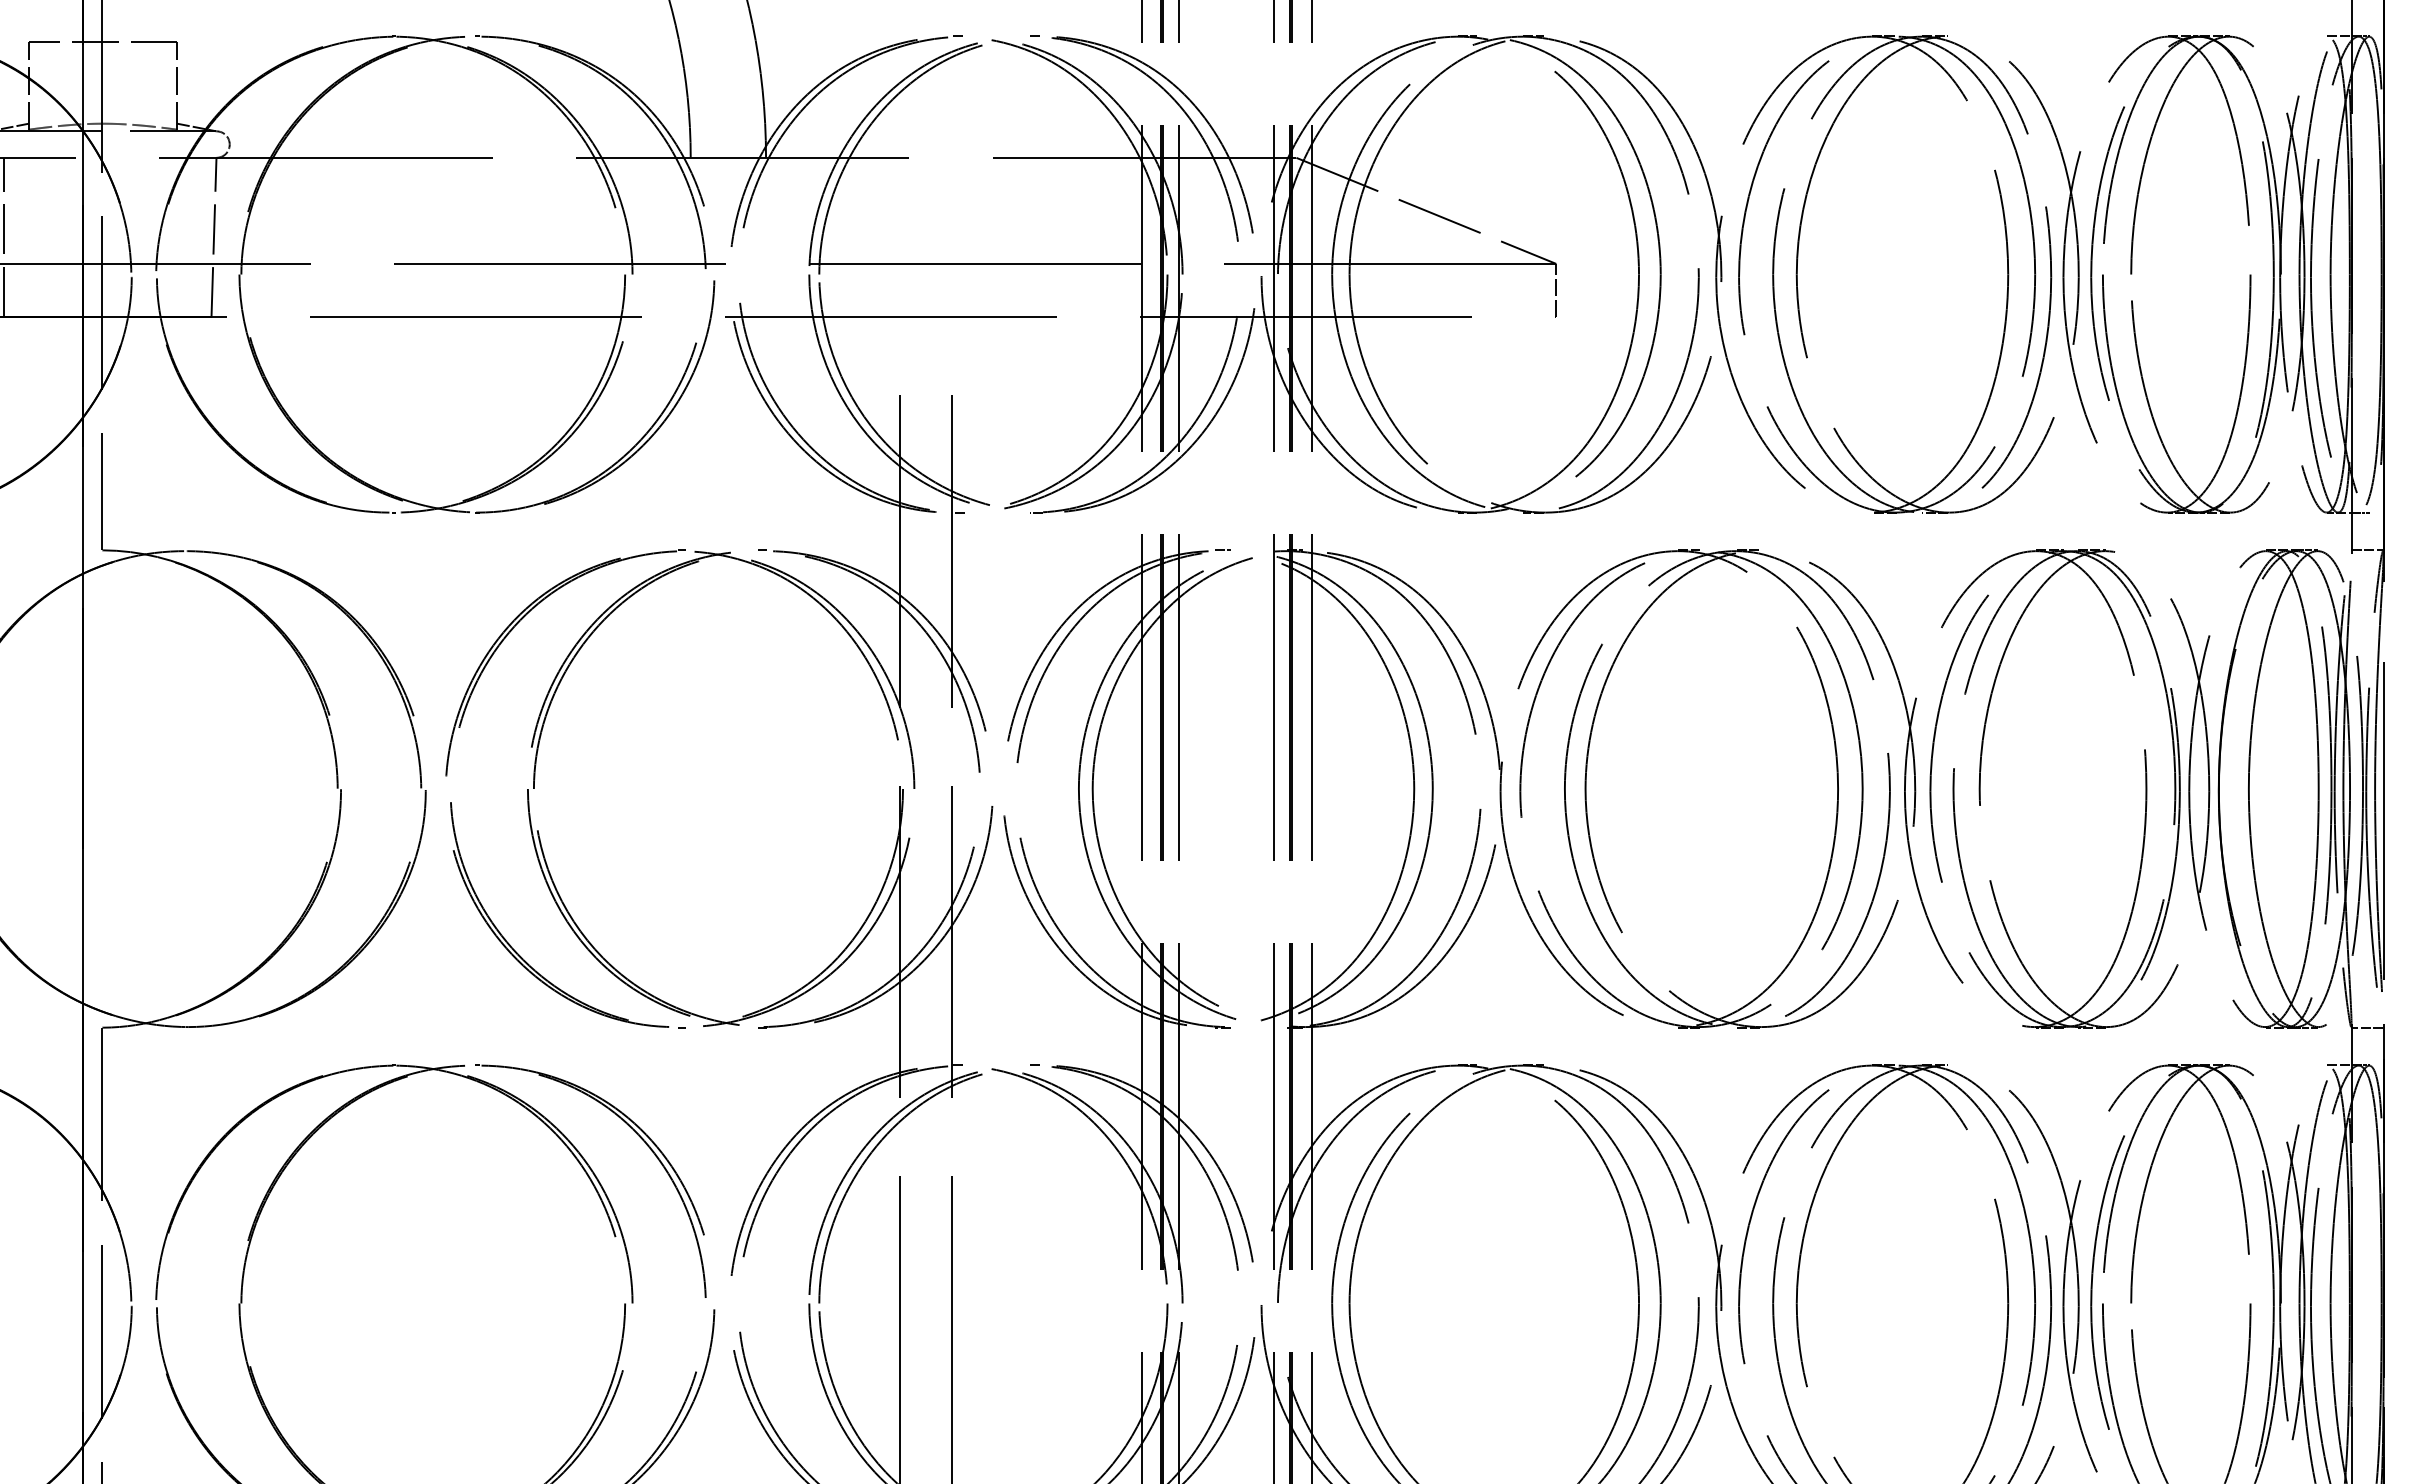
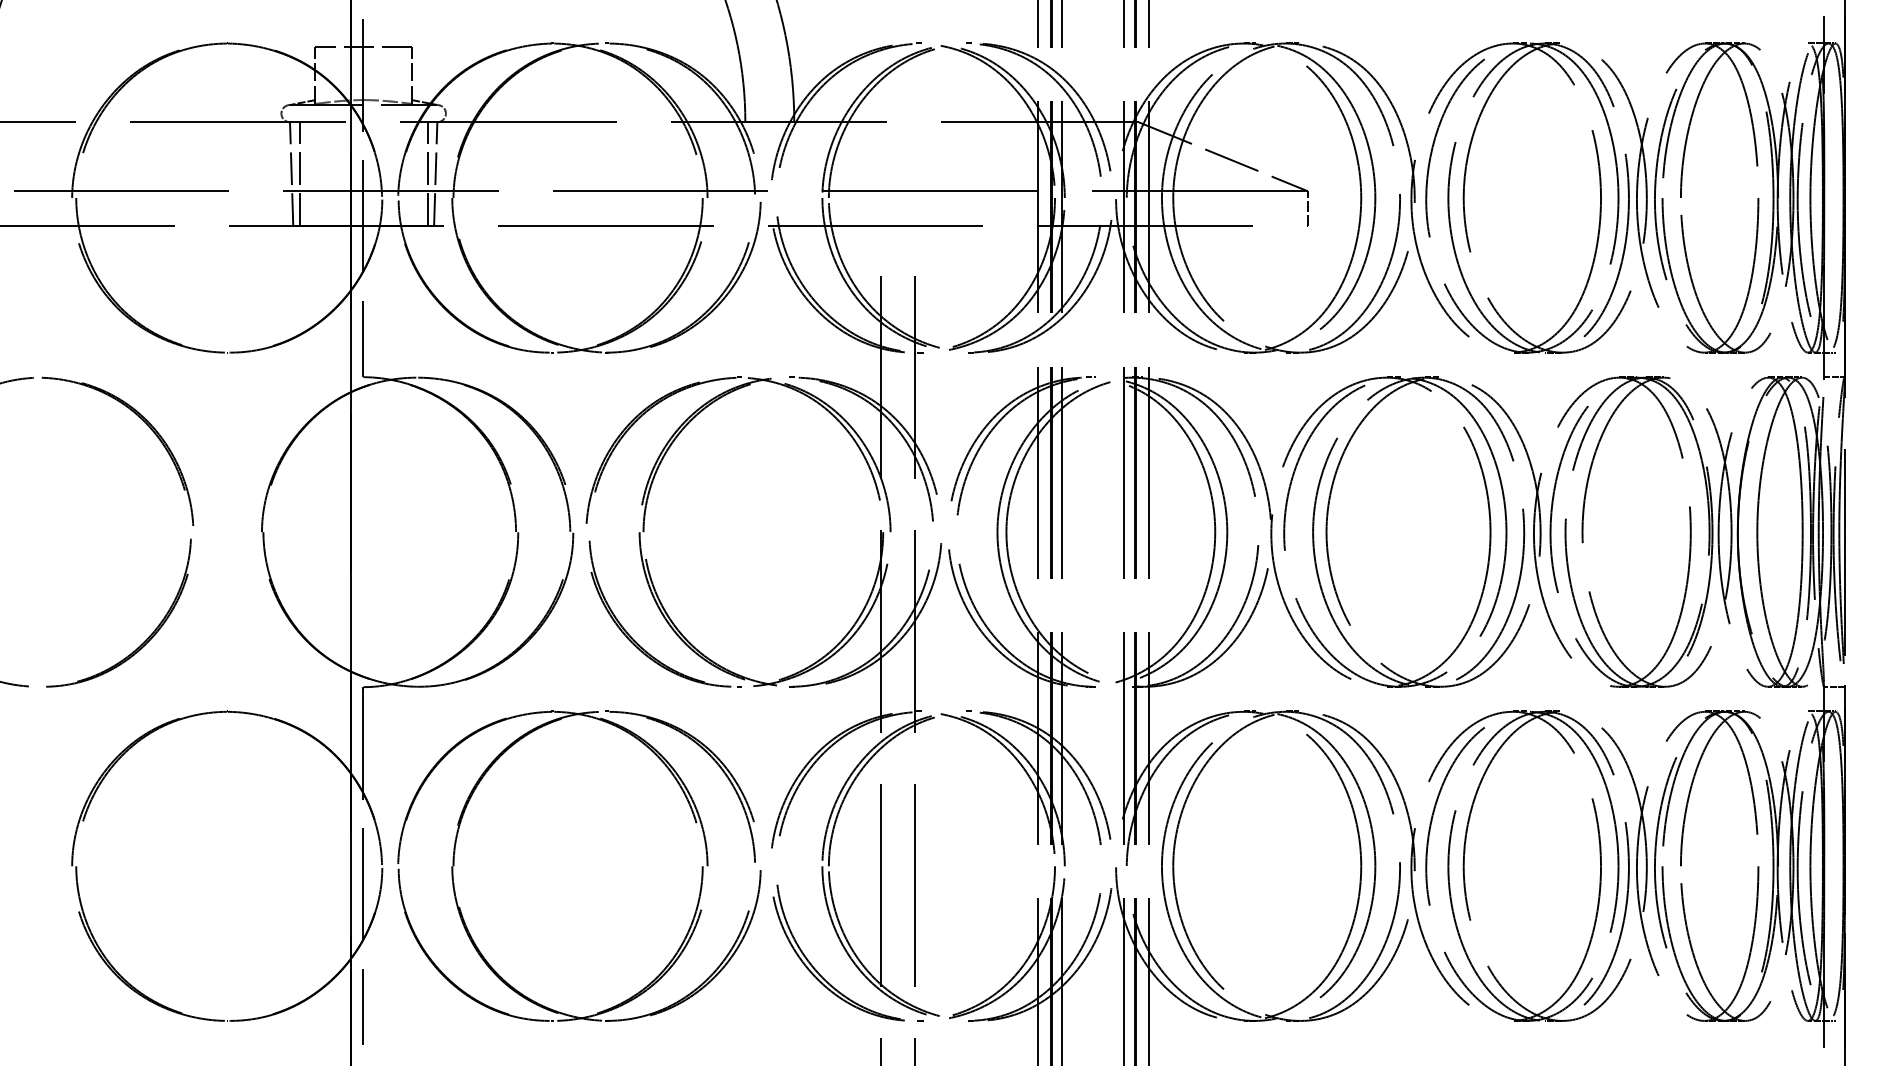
line: (201, 236) -> (427, 173), added

